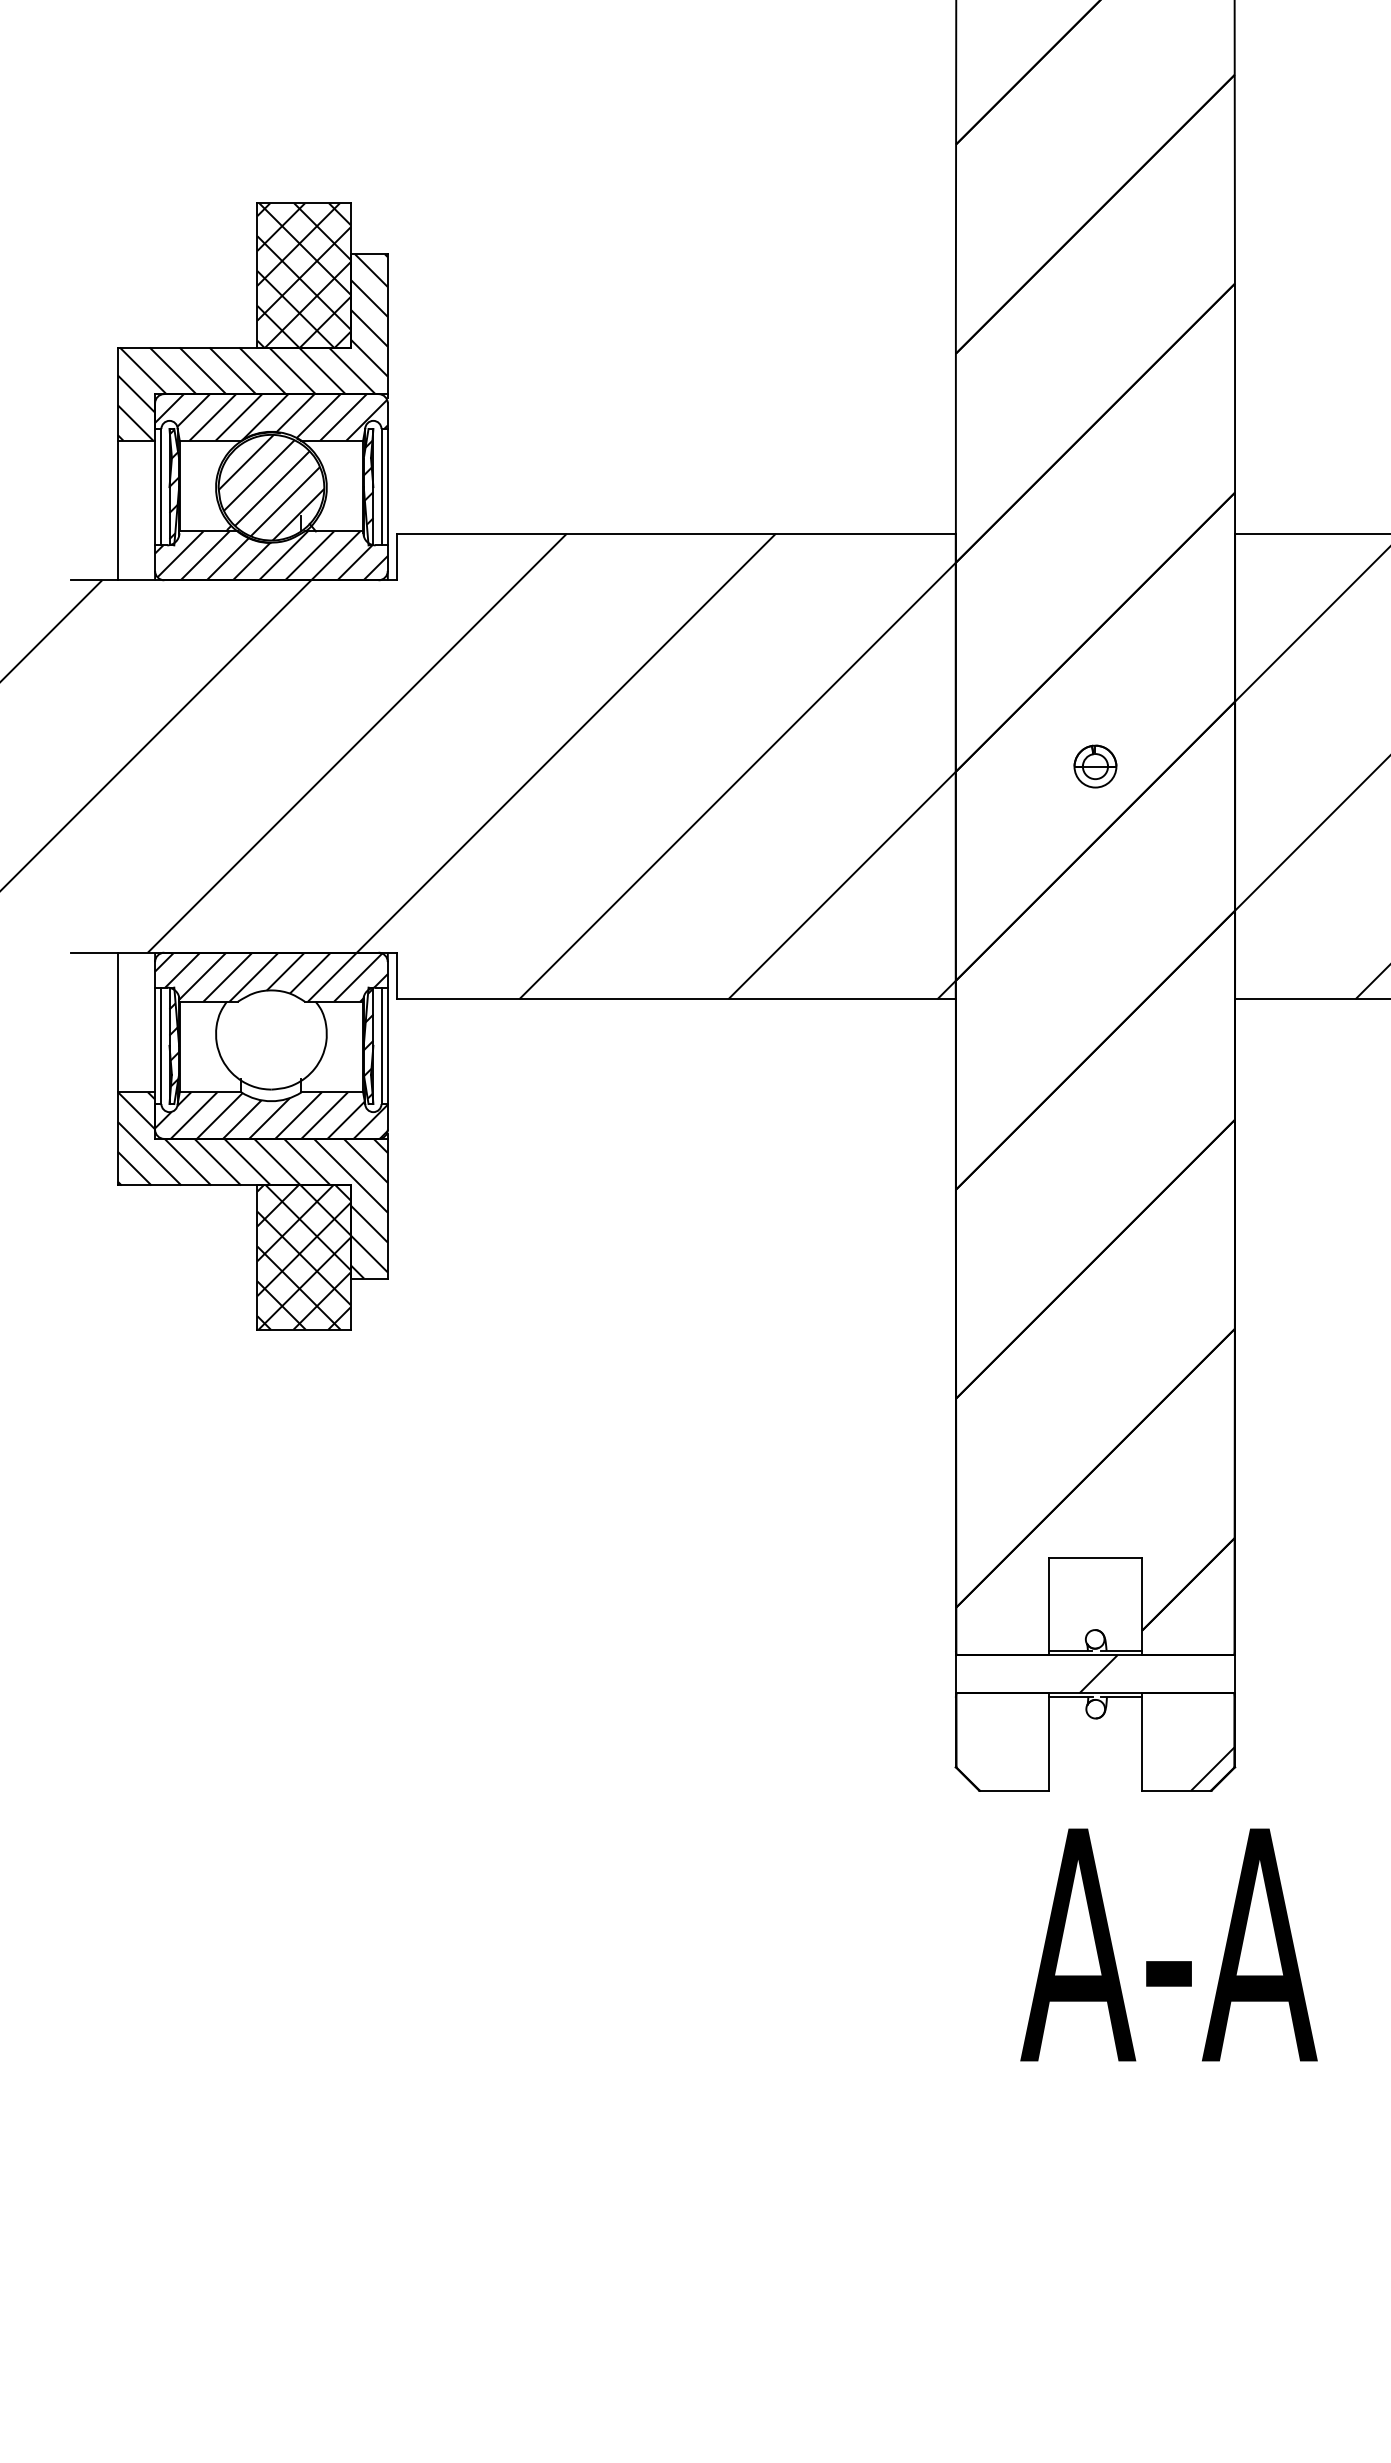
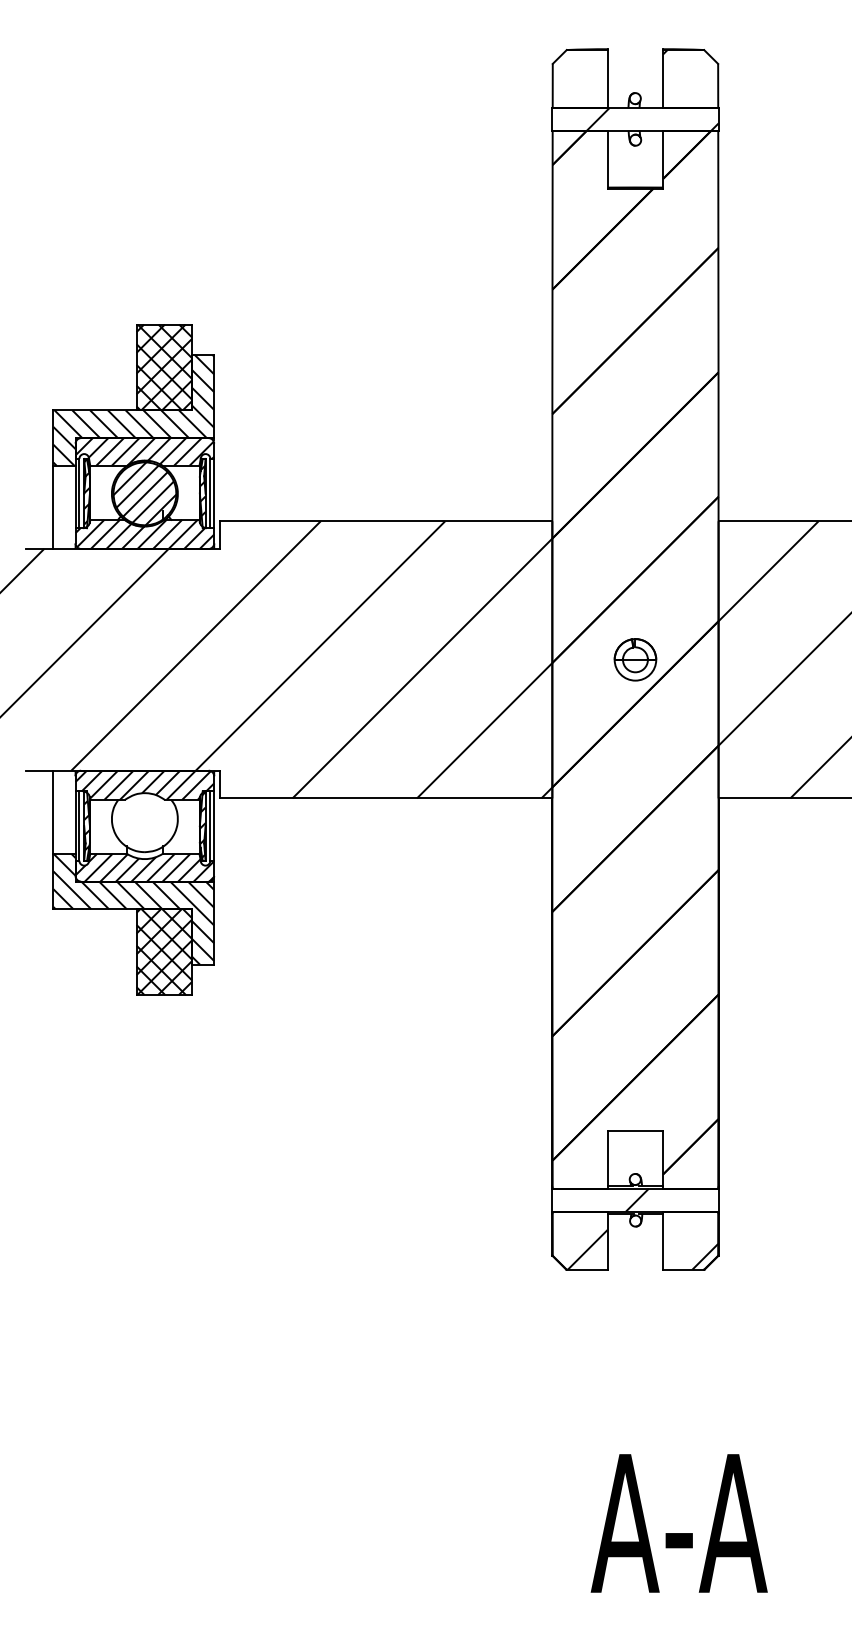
part: (1095, 765) -> (635, 659), size x1.67
hatch: (1014, 1756) -> (587, 1249), added
text: (1167, 1945) -> (678, 1523), moved

